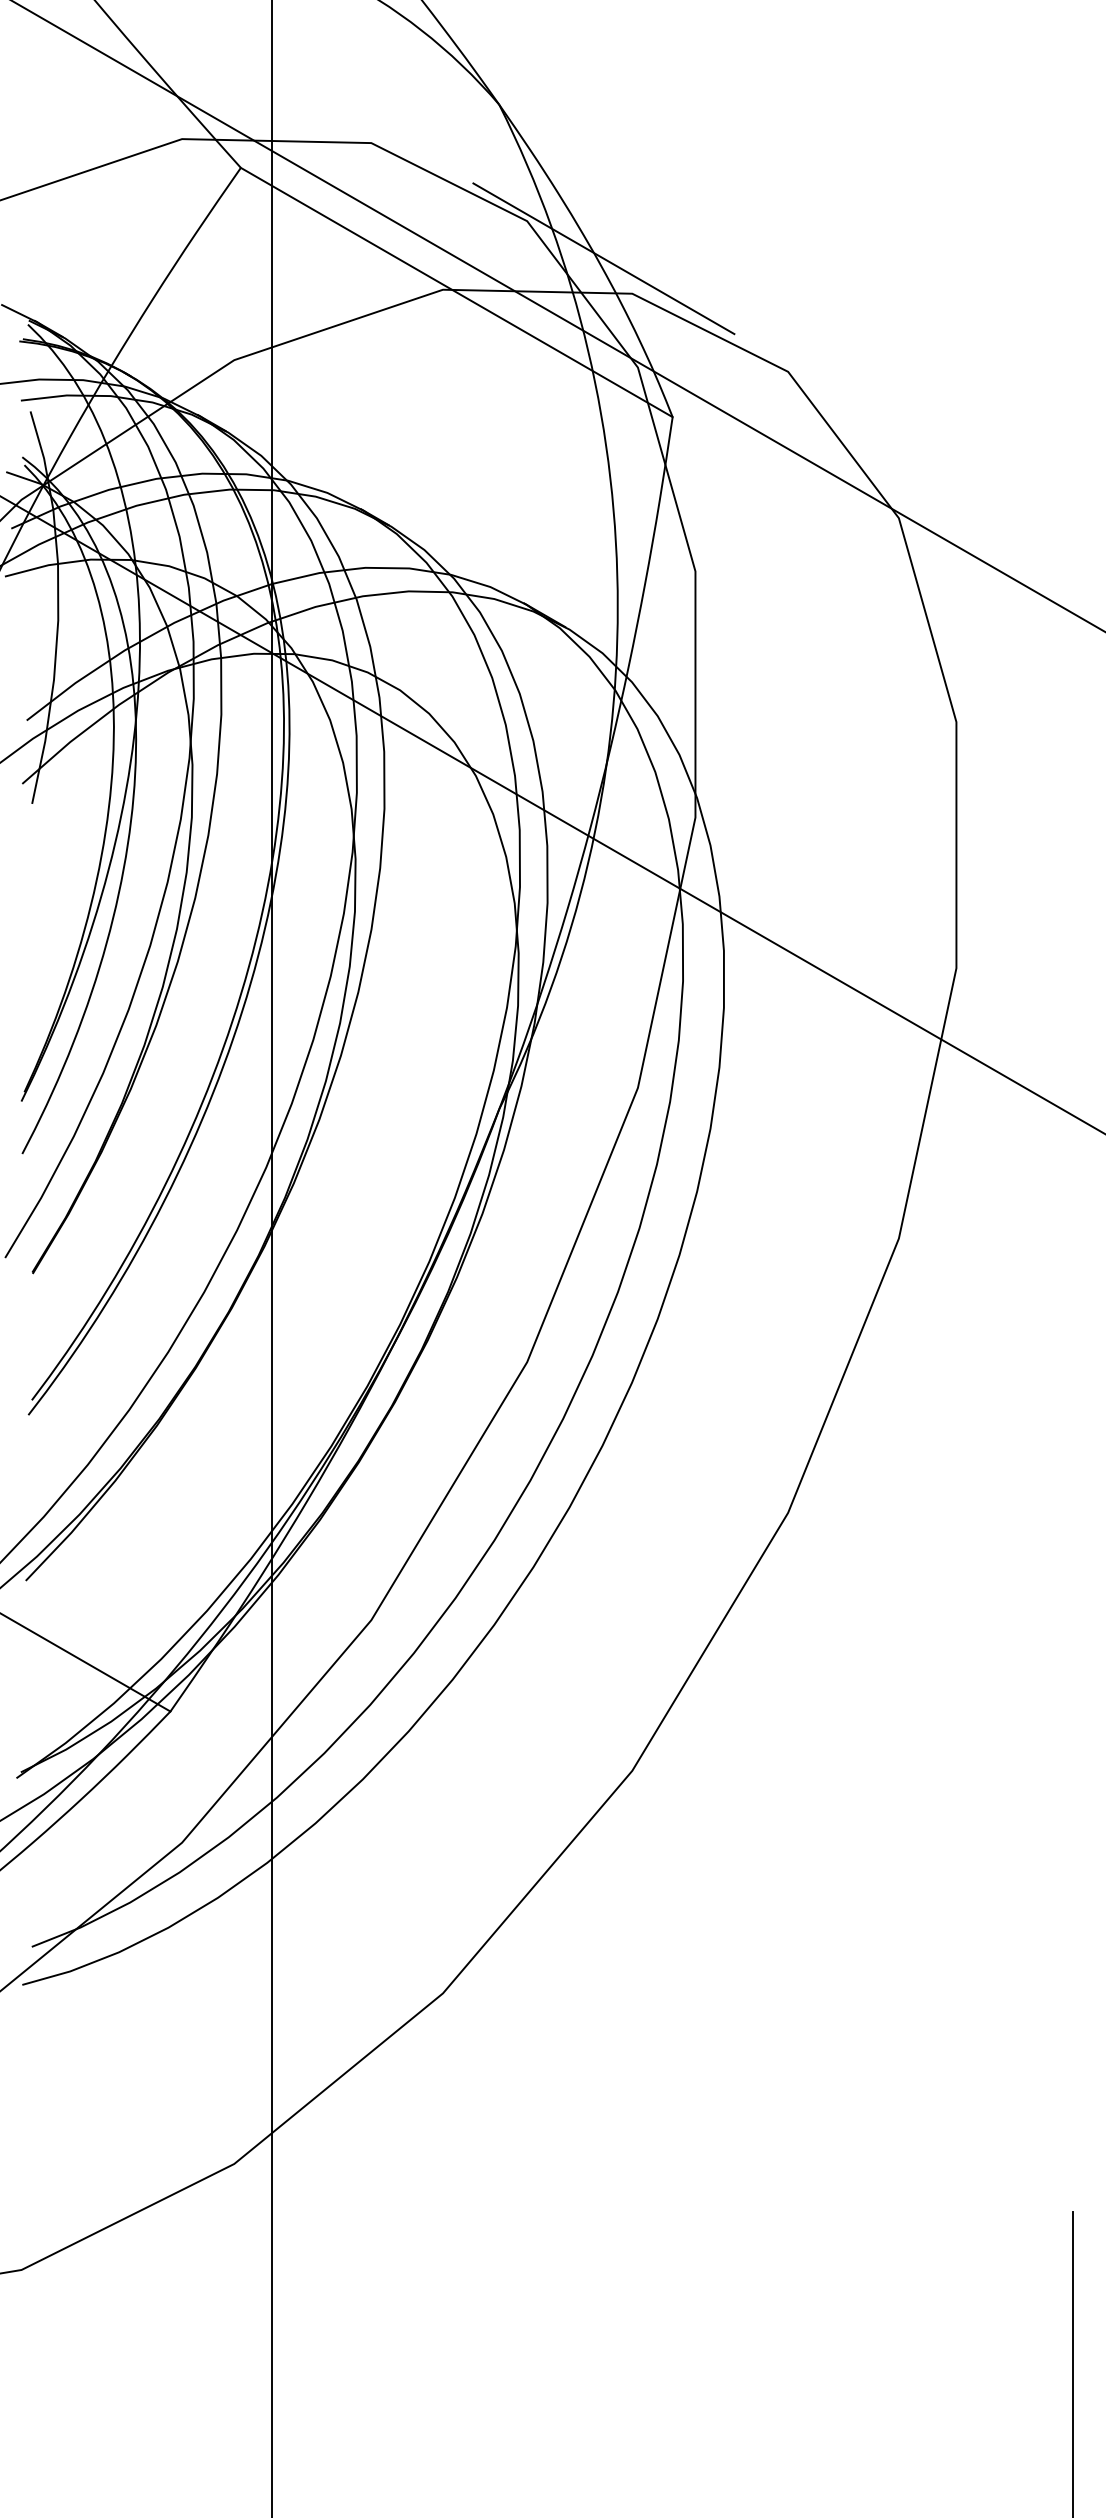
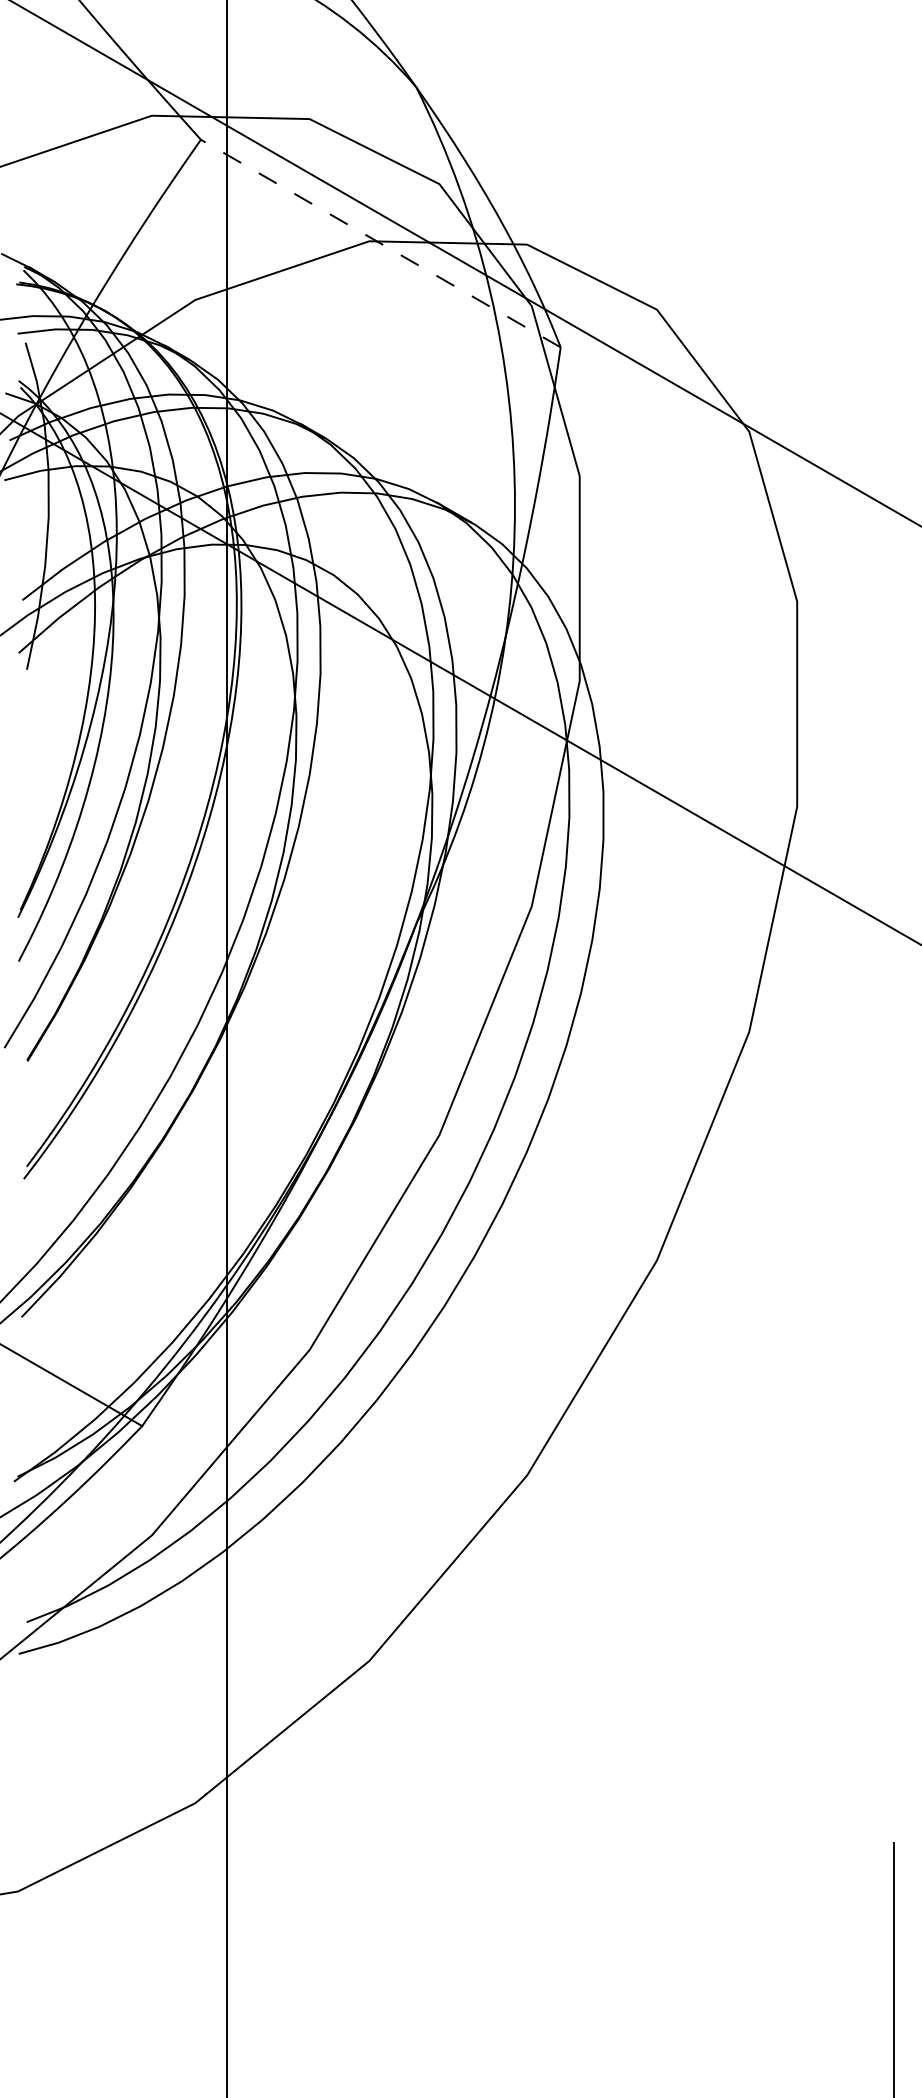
line: (604, 258) -> (503, 215), removed
line: (456, 292) -> (380, 243), solid -> dashed

